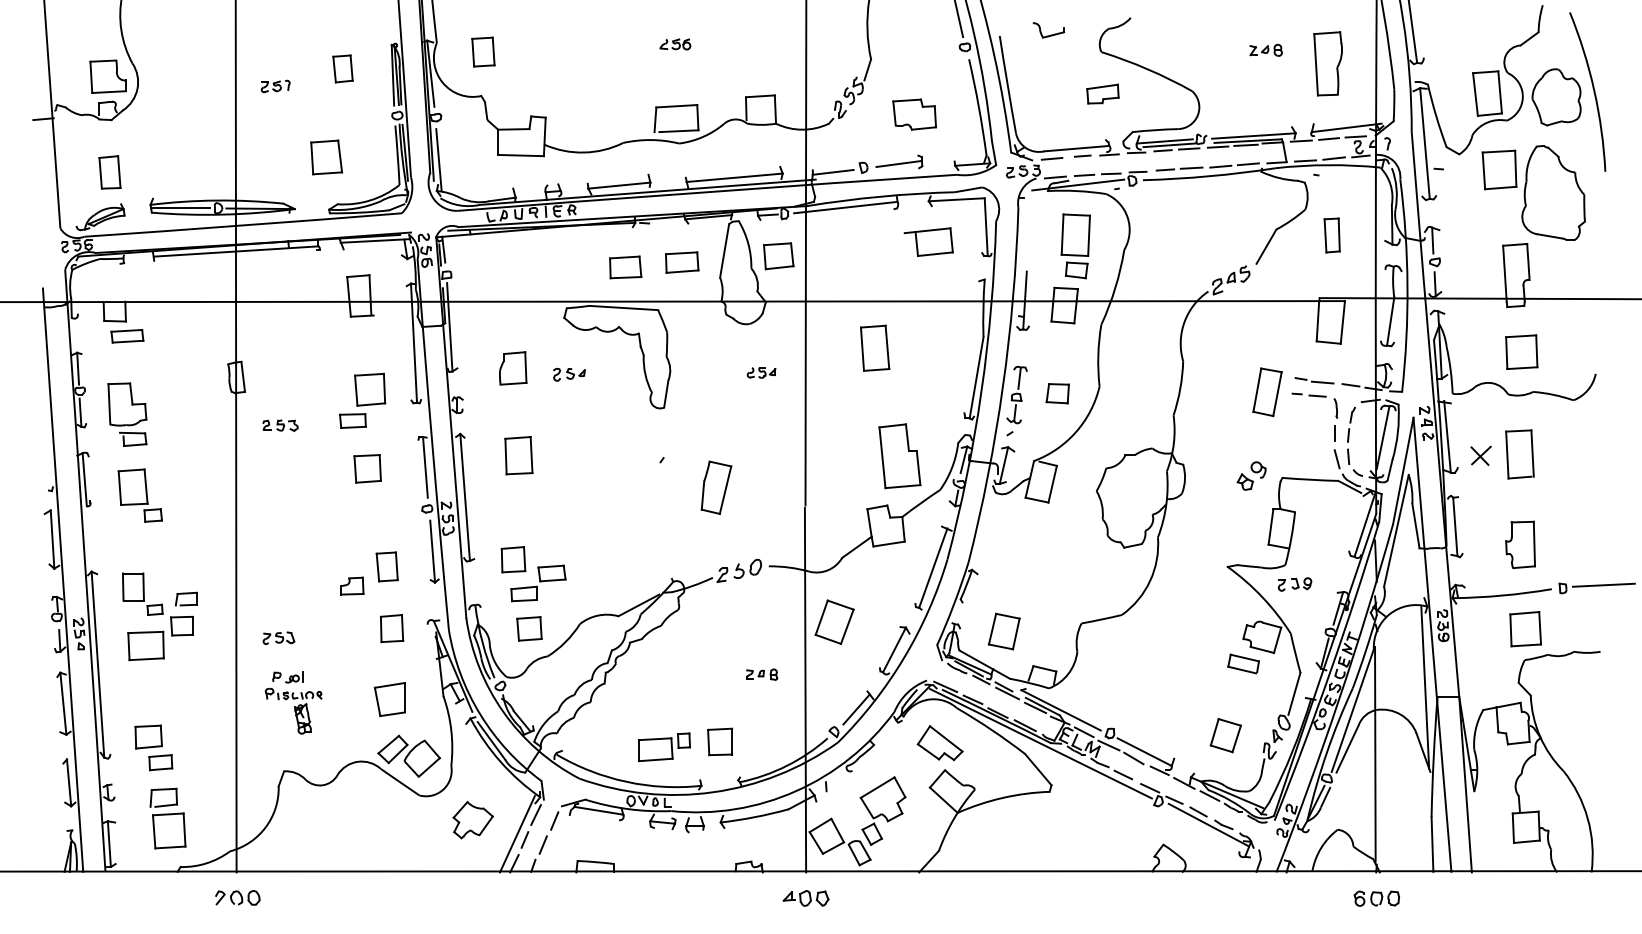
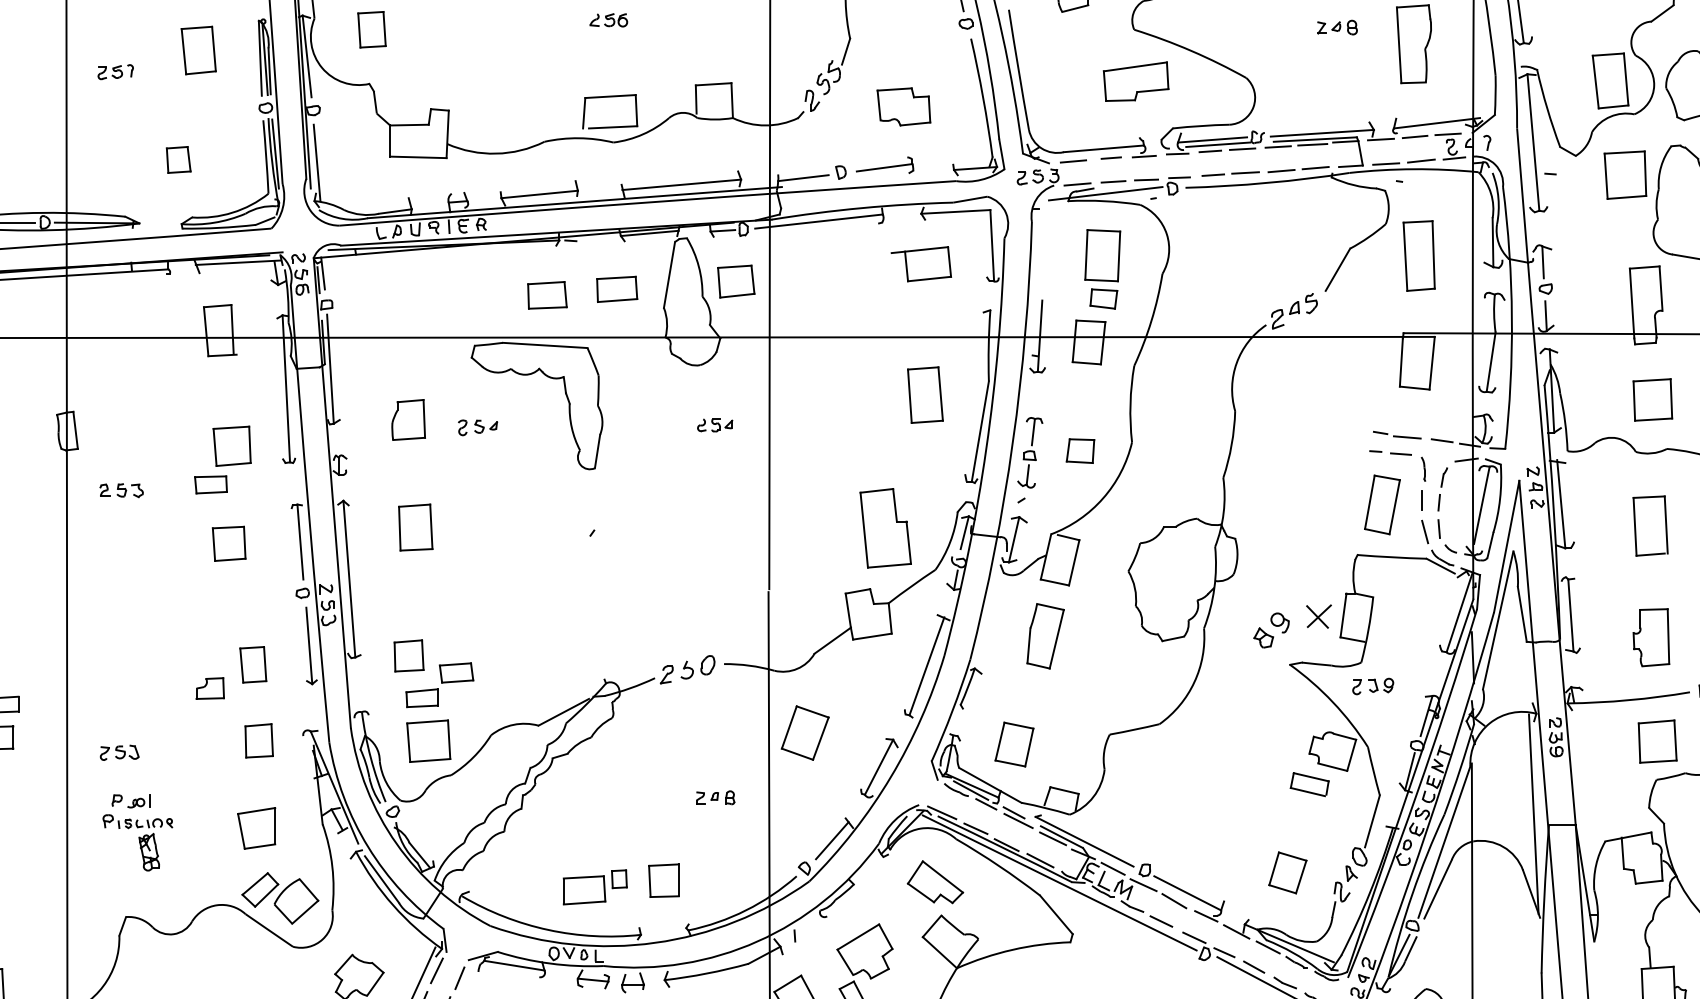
part: (342, 68) -> (198, 49), size x1.43
part: (1102, 93) -> (1135, 80), size x1.67
part: (326, 157) -> (178, 159), size x0.62
part: (1331, 235) -> (1418, 255), size x1.67
part: (875, 347) -> (925, 394), moved
part: (1267, 392) -> (1382, 505), moved
part: (1480, 455) -> (1318, 616), moved
part: (1251, 475) -> (1271, 629), moved
part: (716, 487) -> (1045, 635), moved
part: (529, 628) -> (428, 740), size x1.43

